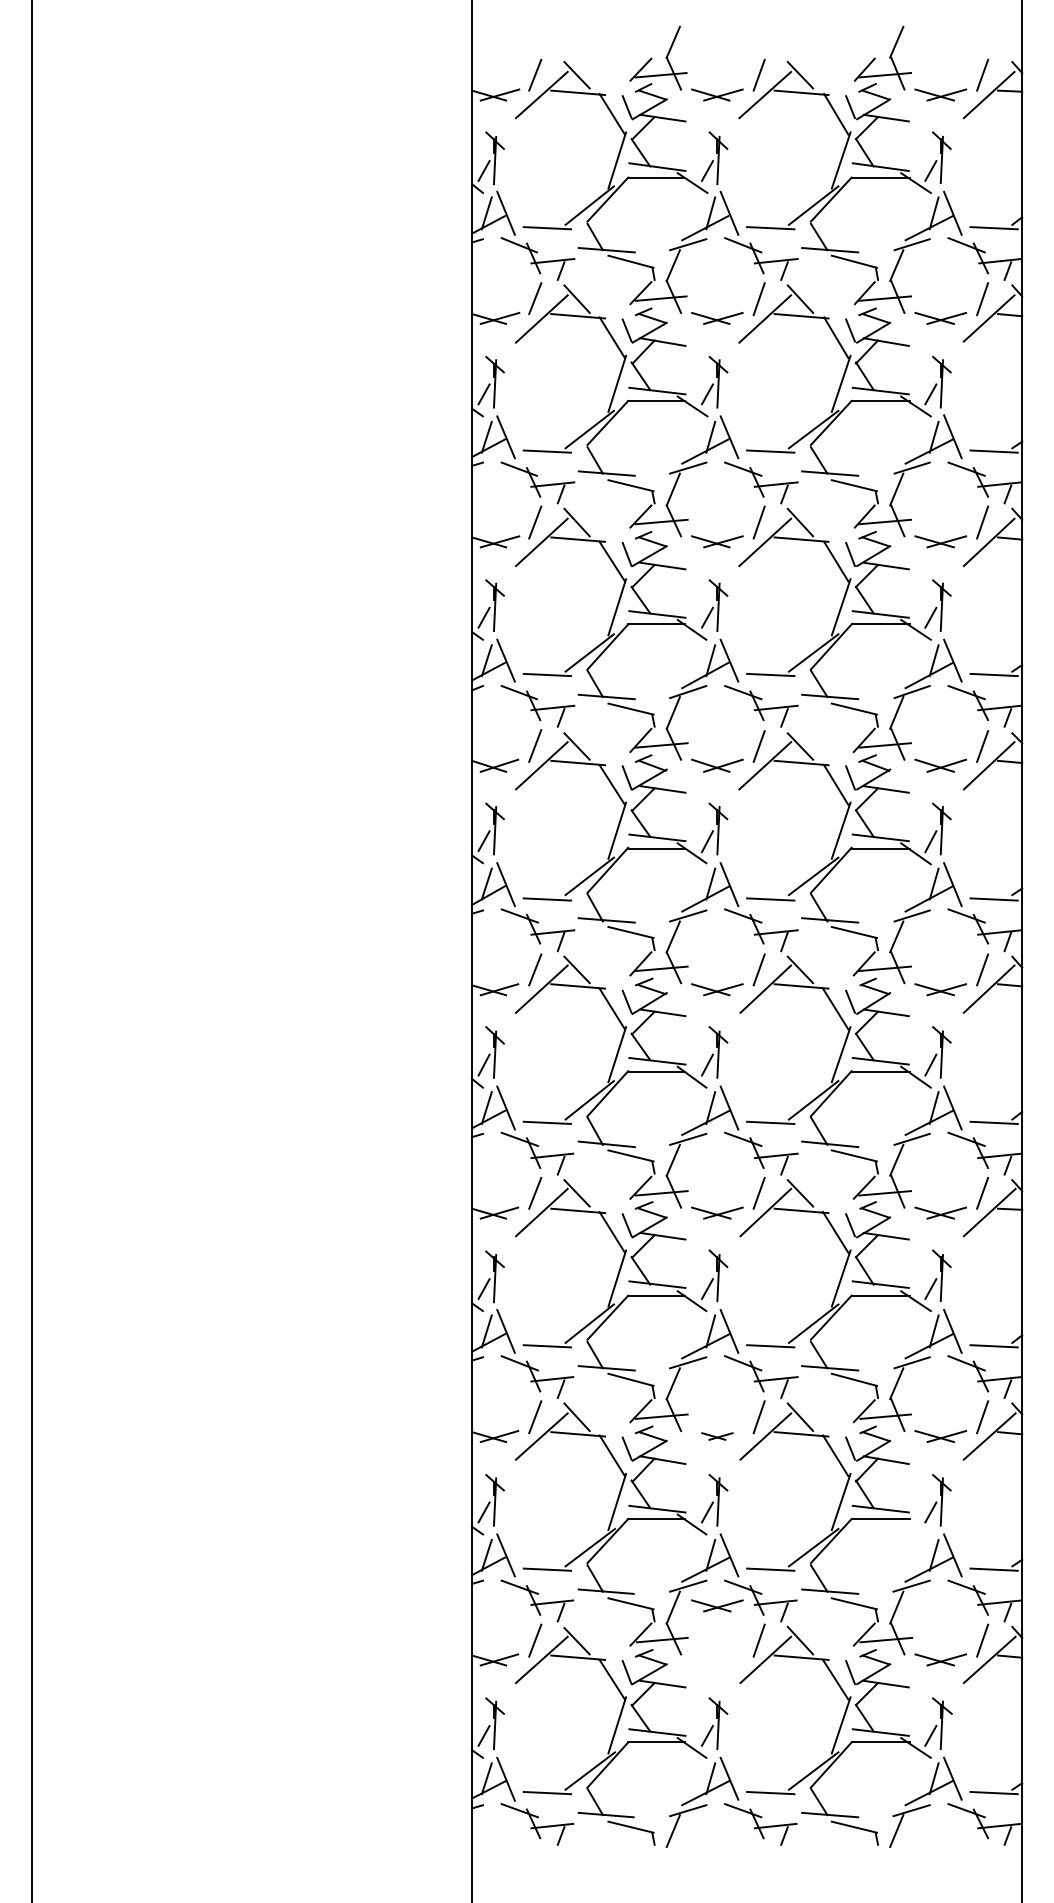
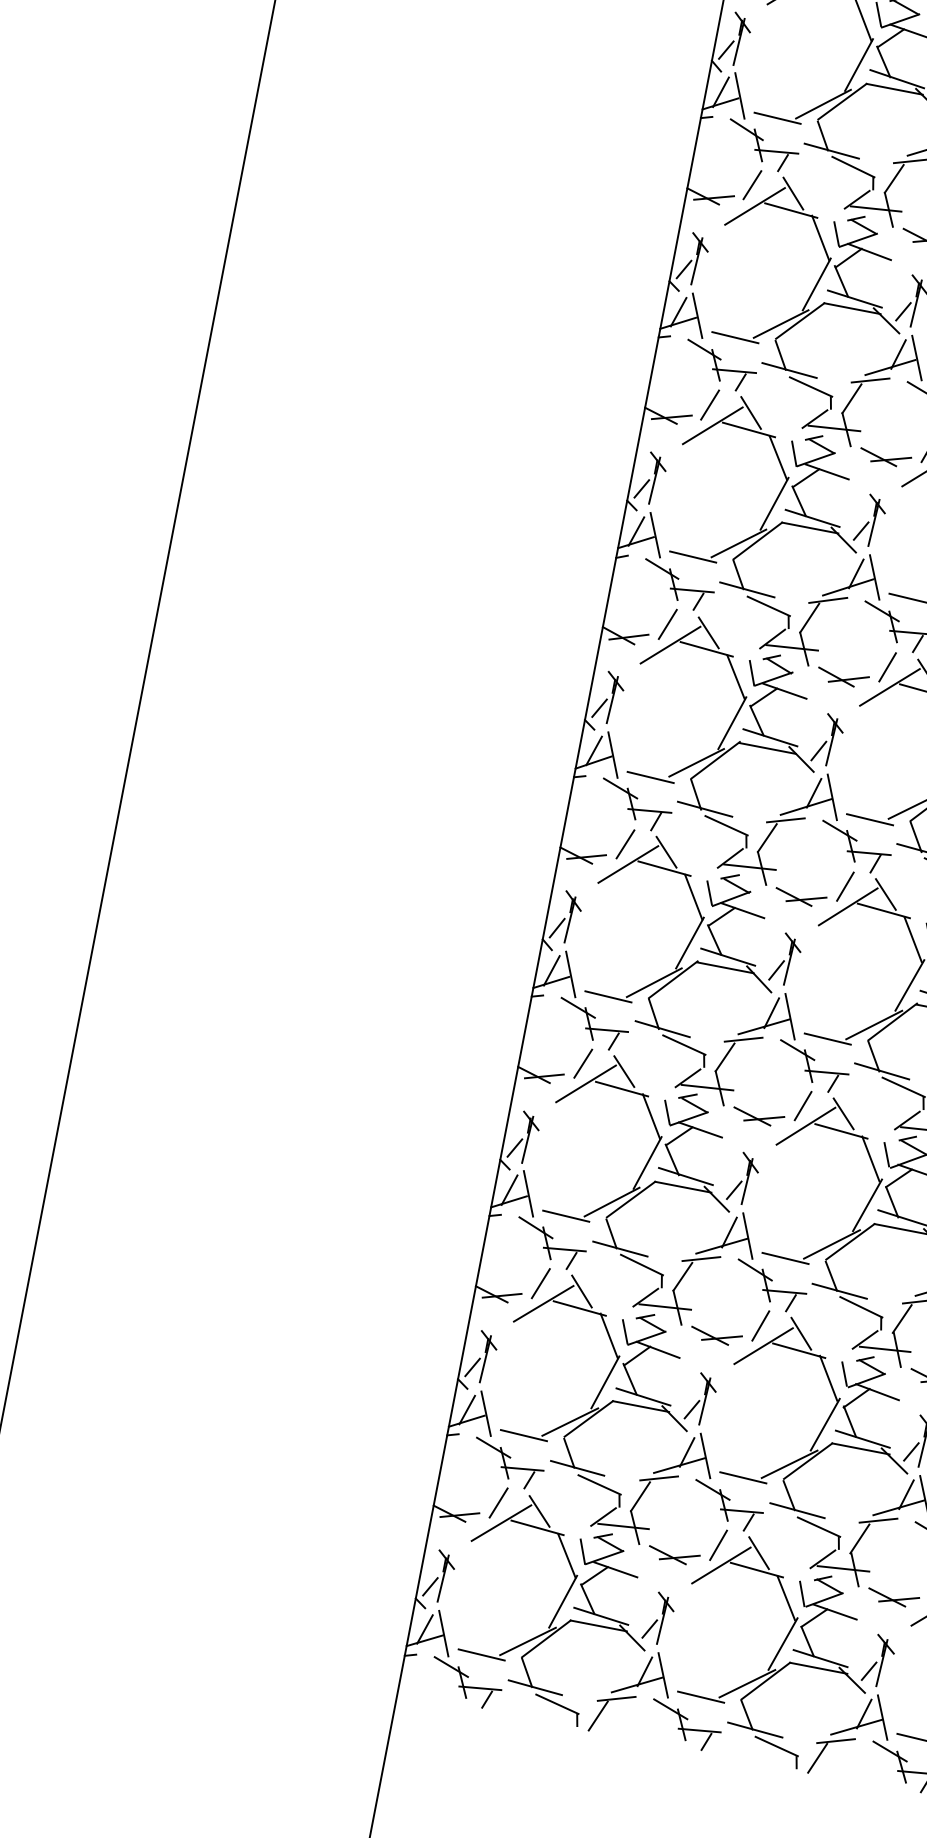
part: (717, 1436) -> (716, 1336), size x1.67
line: (915, 1524) -> (894, 1460), added
part: (717, 1605) -> (674, 1555), moved

